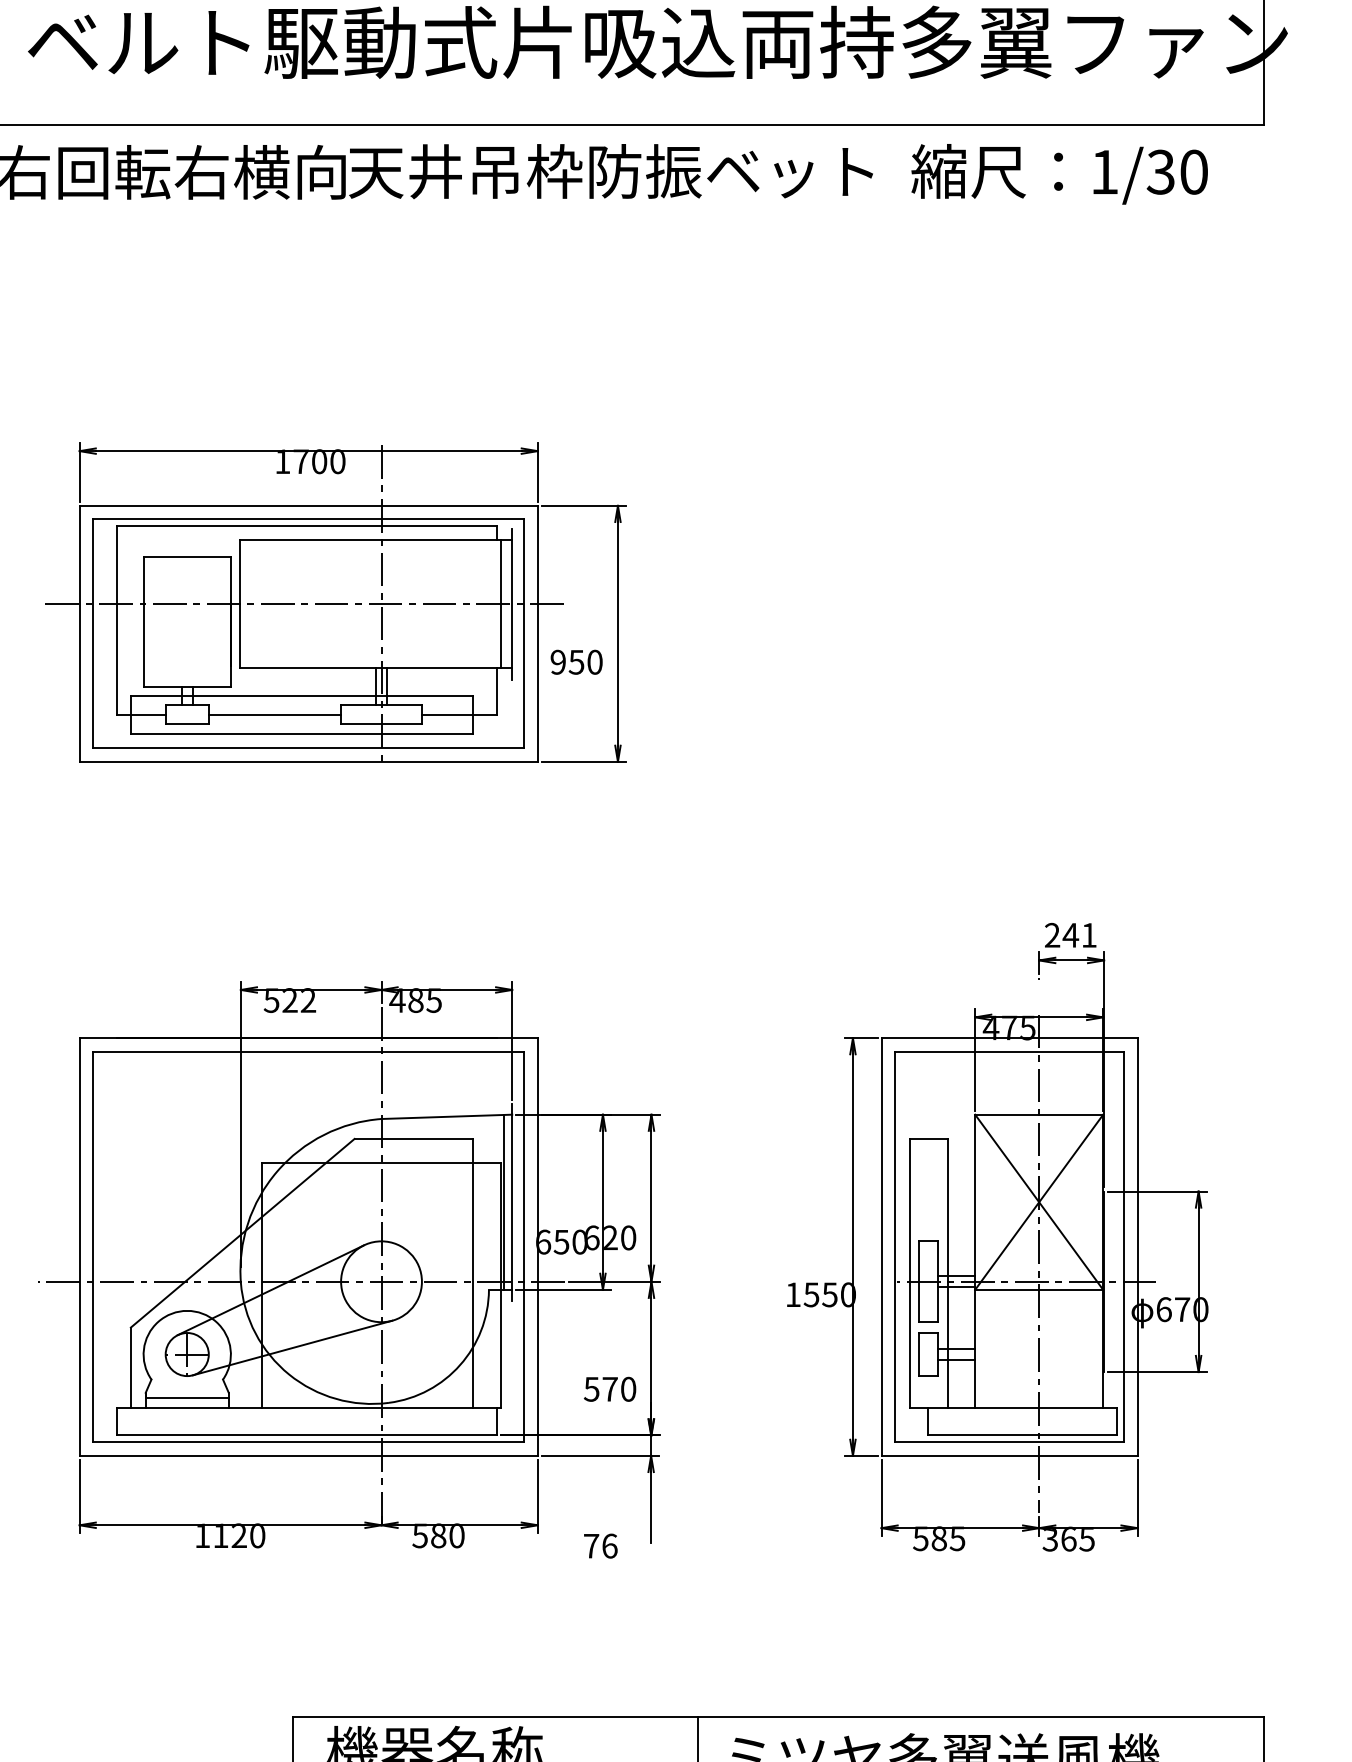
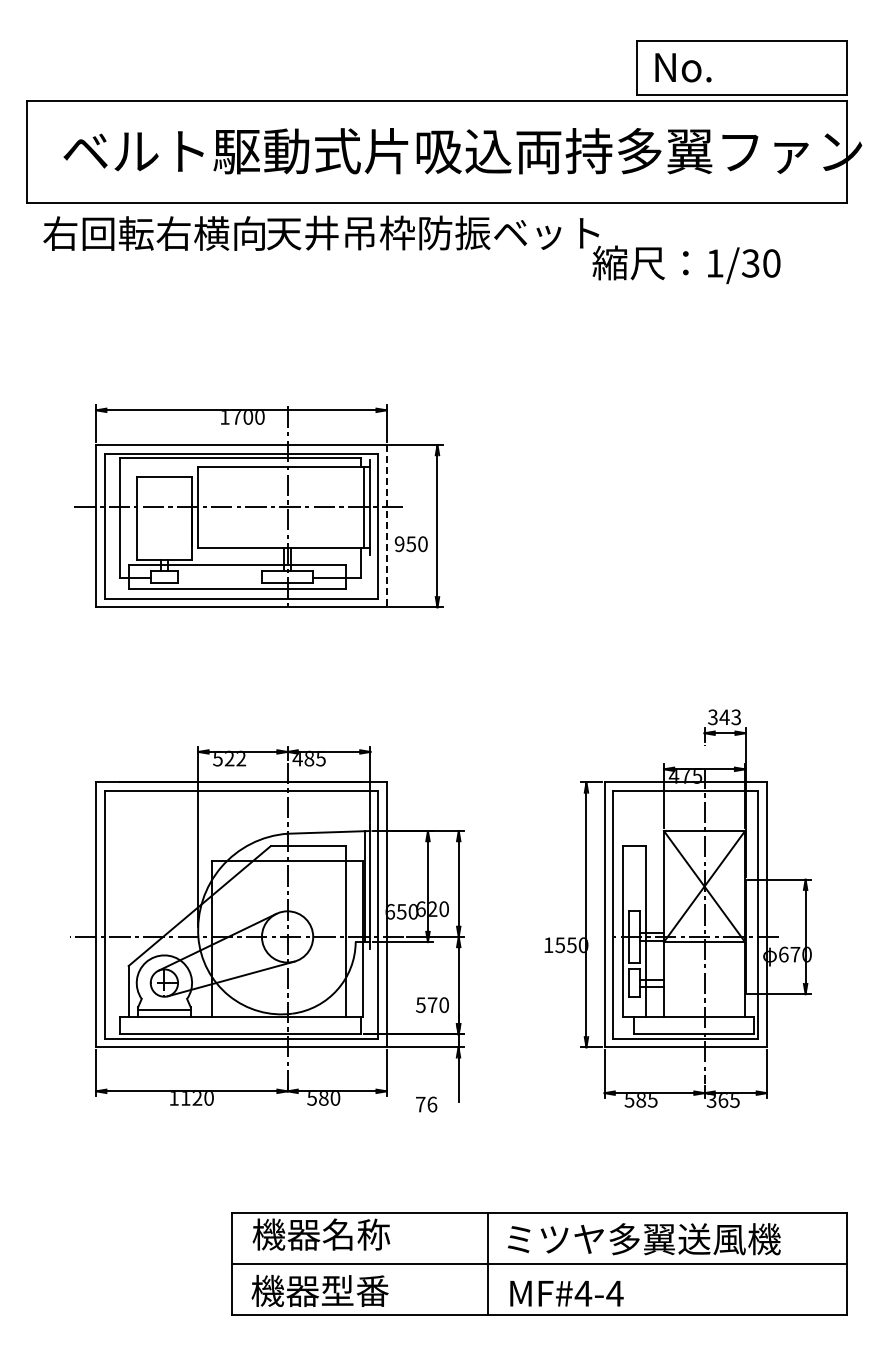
text: (1059, 173) -> (686, 264), moved
line: (537, 634) -> (386, 526), solid -> dashed
line: (274, 714) -> (219, 577), removed
text: (1070, 935) -> (724, 717), 241 -> 343

